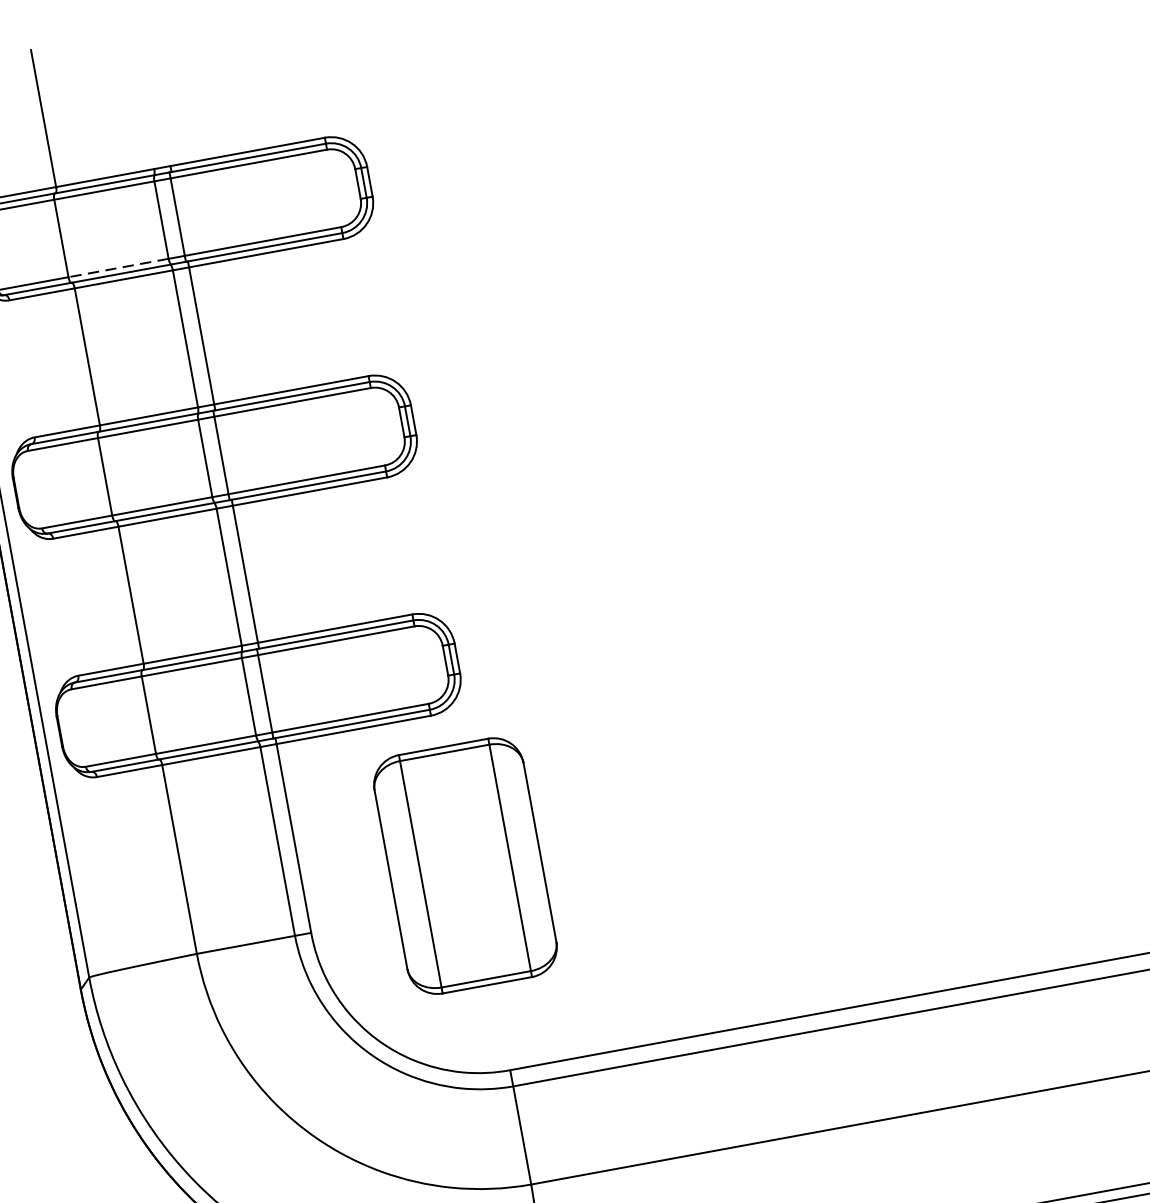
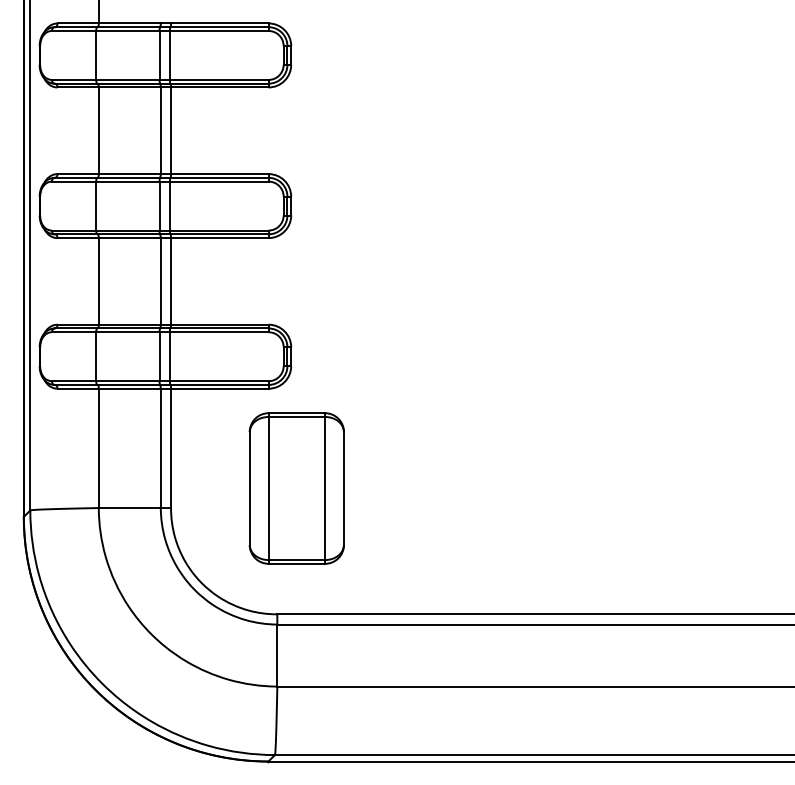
line: (117, 267) -> (127, 79), dashed -> solid
part: (464, 866) -> (296, 488), moved

